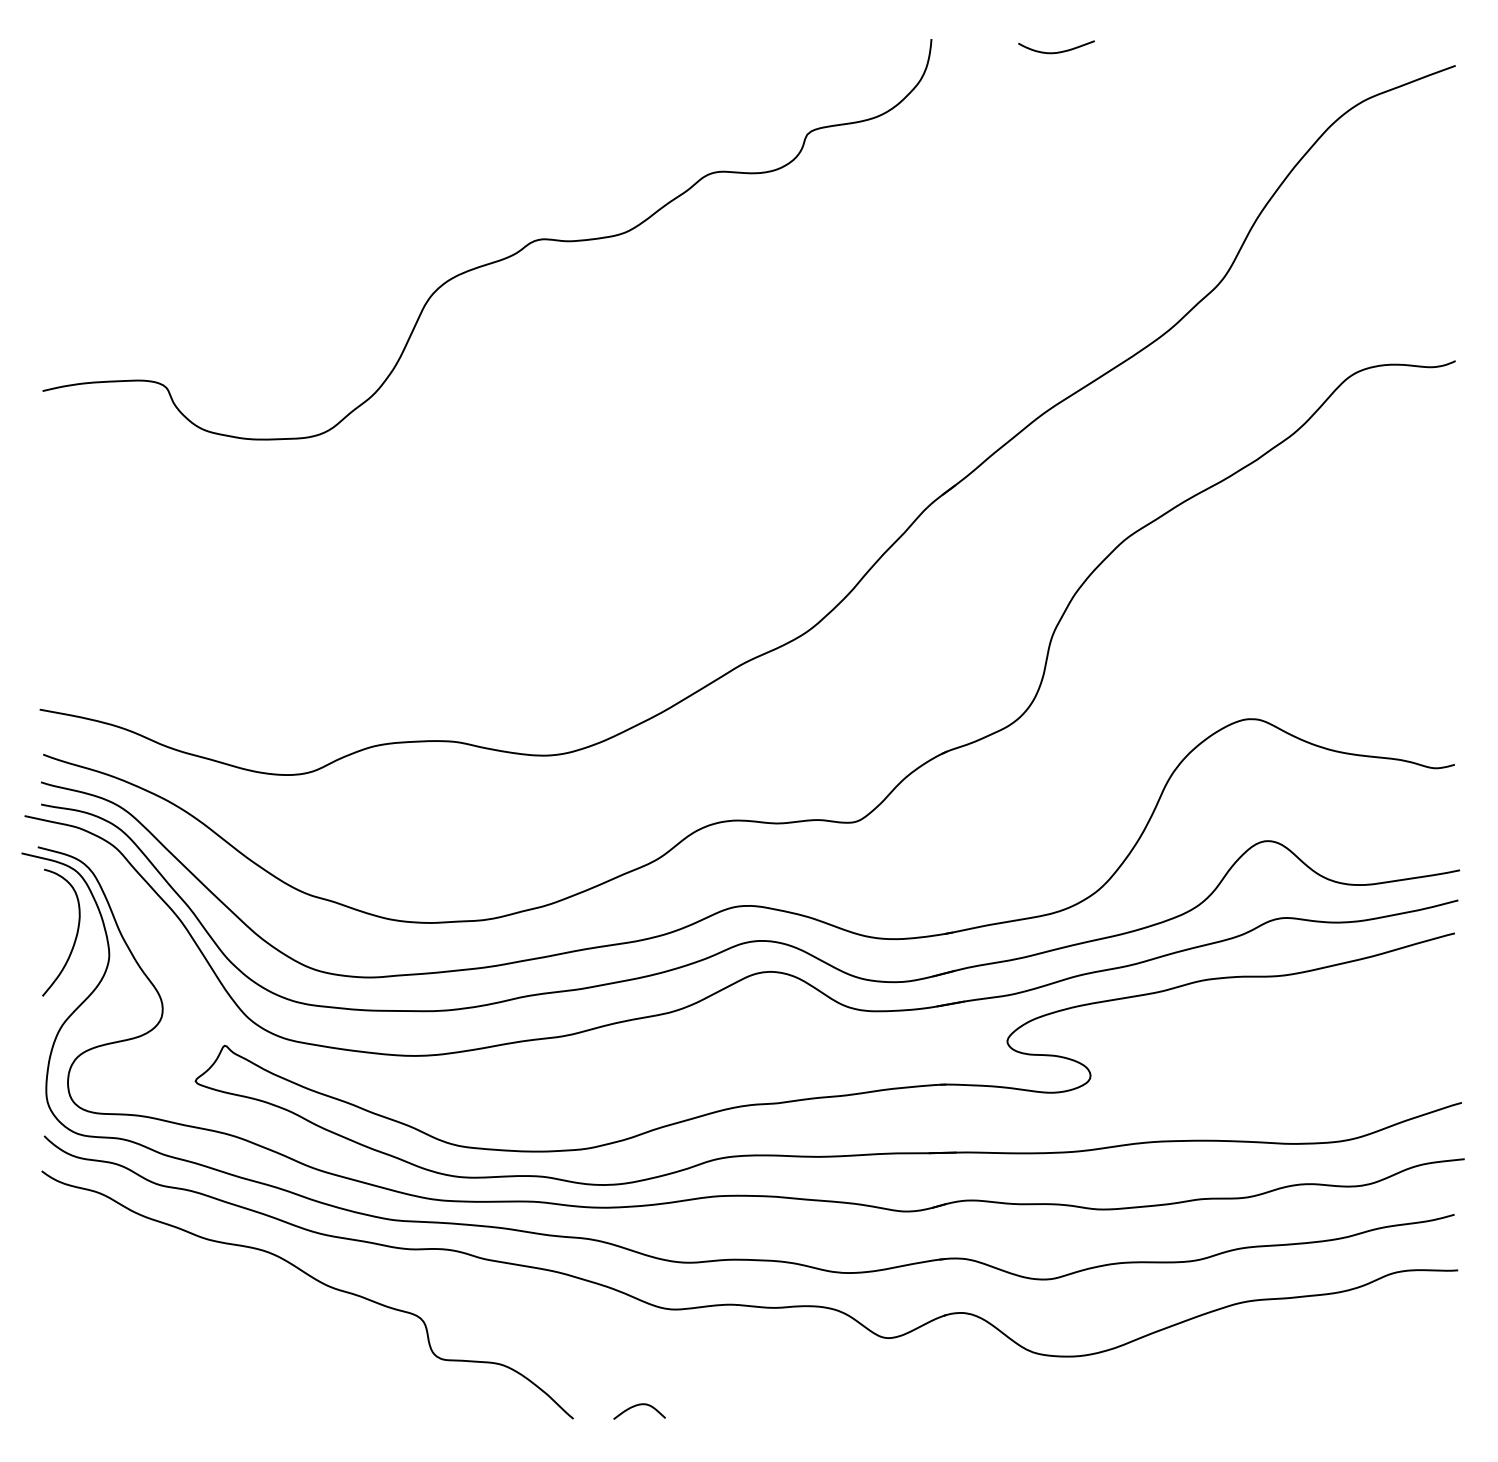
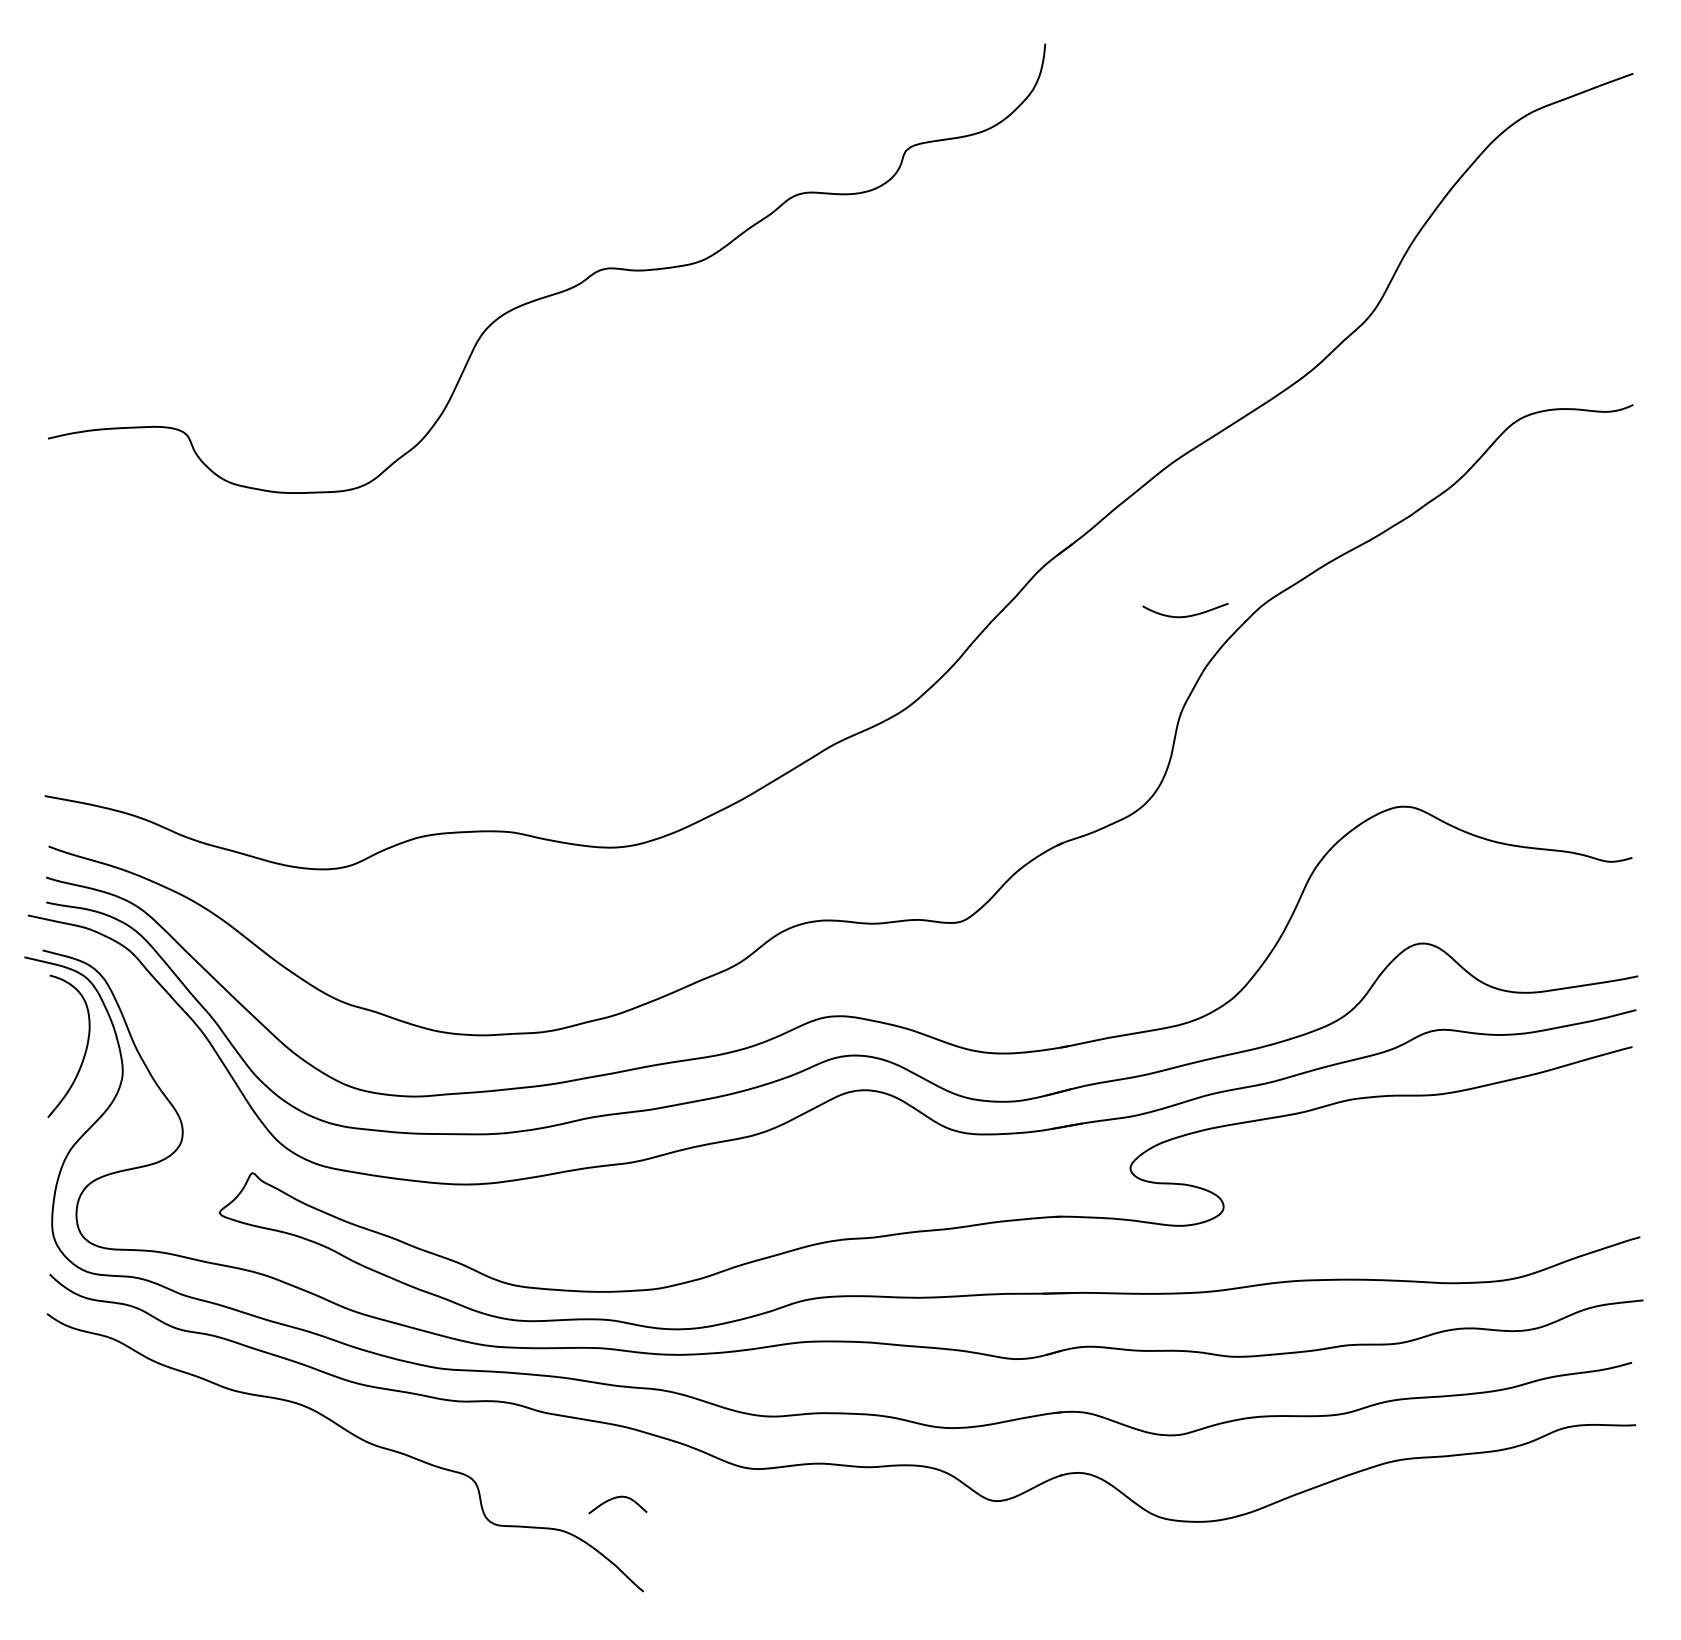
curve: (1057, 51) -> (1186, 615), moved
curve: (637, 1406) -> (615, 1499), moved

